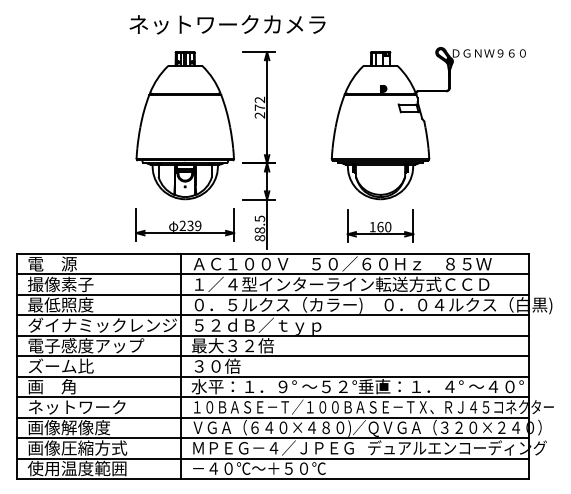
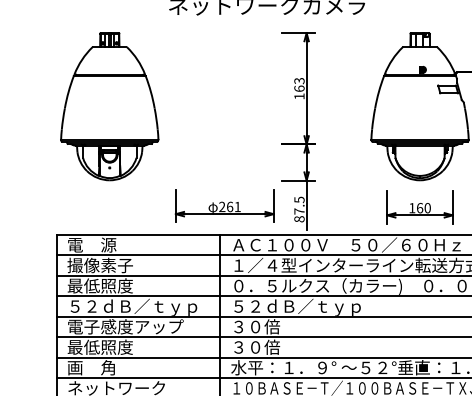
text: (259, 107) -> (299, 88), 272 -> 163
part: (184, 125) -> (109, 106), moved
text: (194, 225) -> (234, 206), 239 -> 261
text: (259, 230) -> (299, 211), 88.5 -> 87.5
text: (102, 325) -> (142, 306), ダイナミックレンジ -> ５２ｄＢ／ｔｙｐ
text: (232, 345) -> (272, 326), 最大３２倍 -> ３０倍
text: (60, 365) -> (100, 346), ズーム比 -> 最低照度

